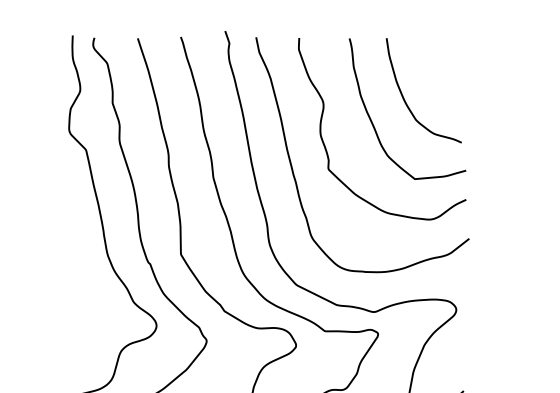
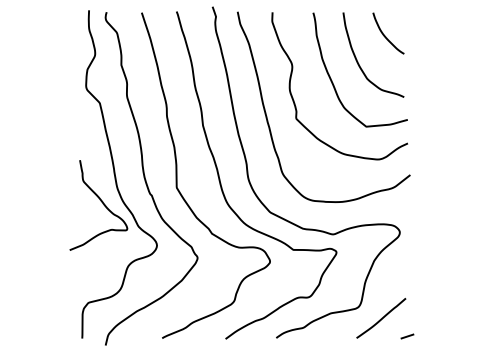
curve: (438, 66) -> (385, 35), added
curve: (88, 272) -> (101, 202), added

